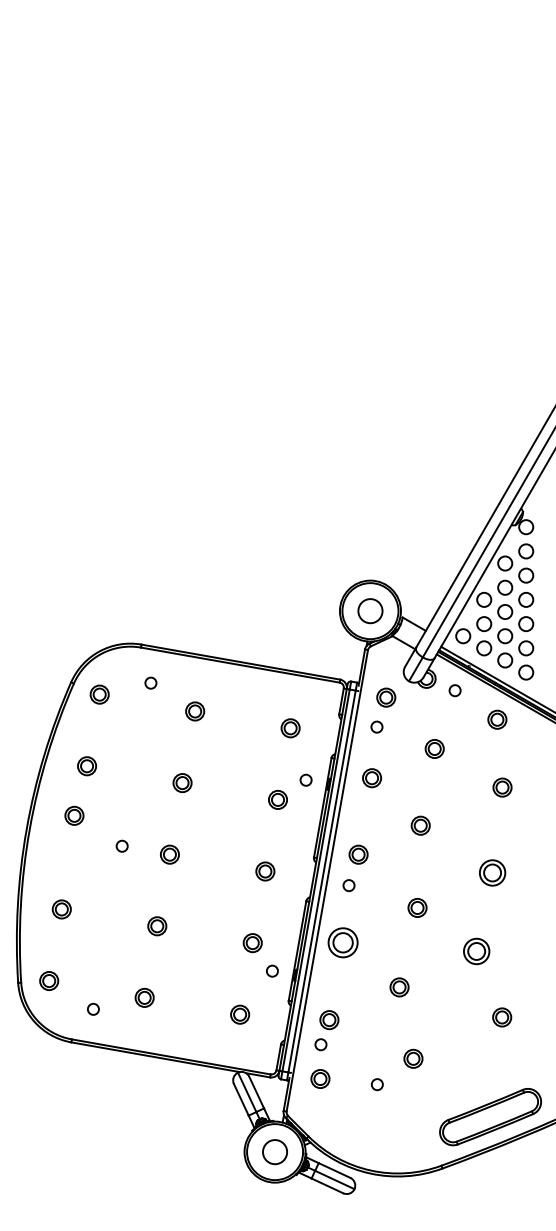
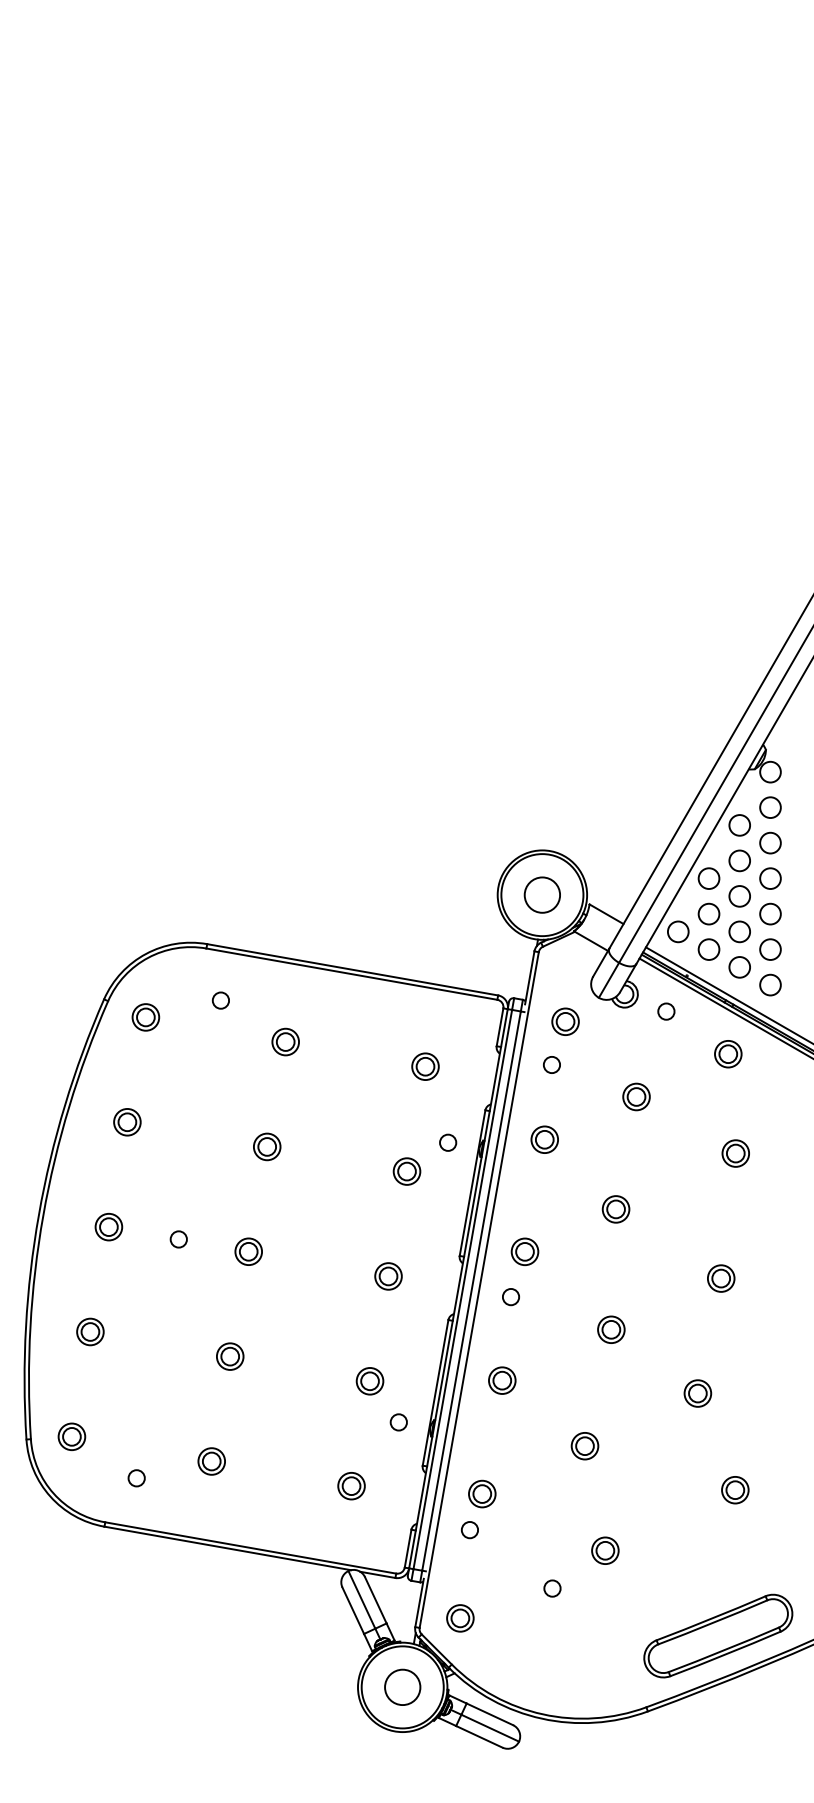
part: (74, 815) -> (108, 1226), moved
part: (492, 872) -> (721, 1277), size x0.71
part: (342, 942) -> (501, 1380), size x0.62
part: (476, 951) -> (697, 1393), size x0.71
part: (320, 1078) -> (460, 1617), moved

